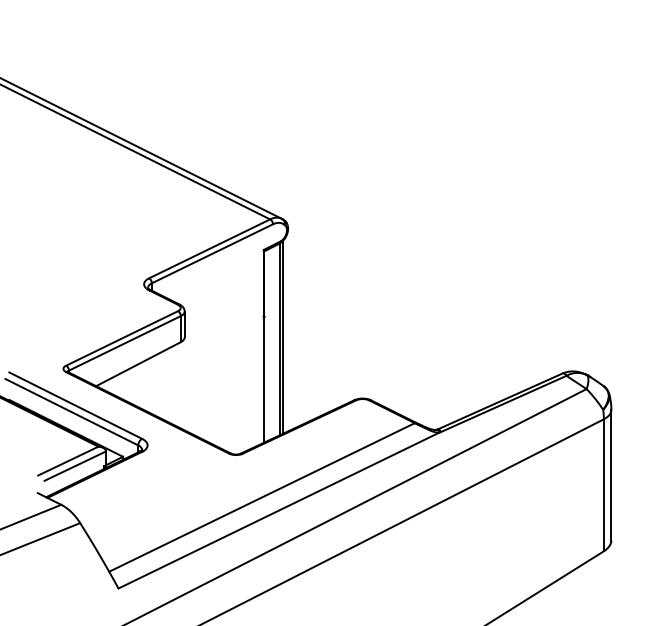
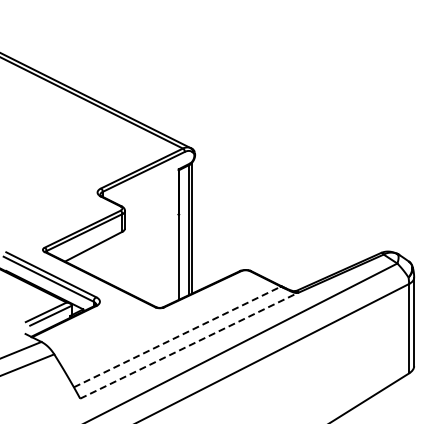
line: (262, 496) -> (177, 336), solid -> dashed
line: (279, 510) -> (189, 345), solid -> dashed

